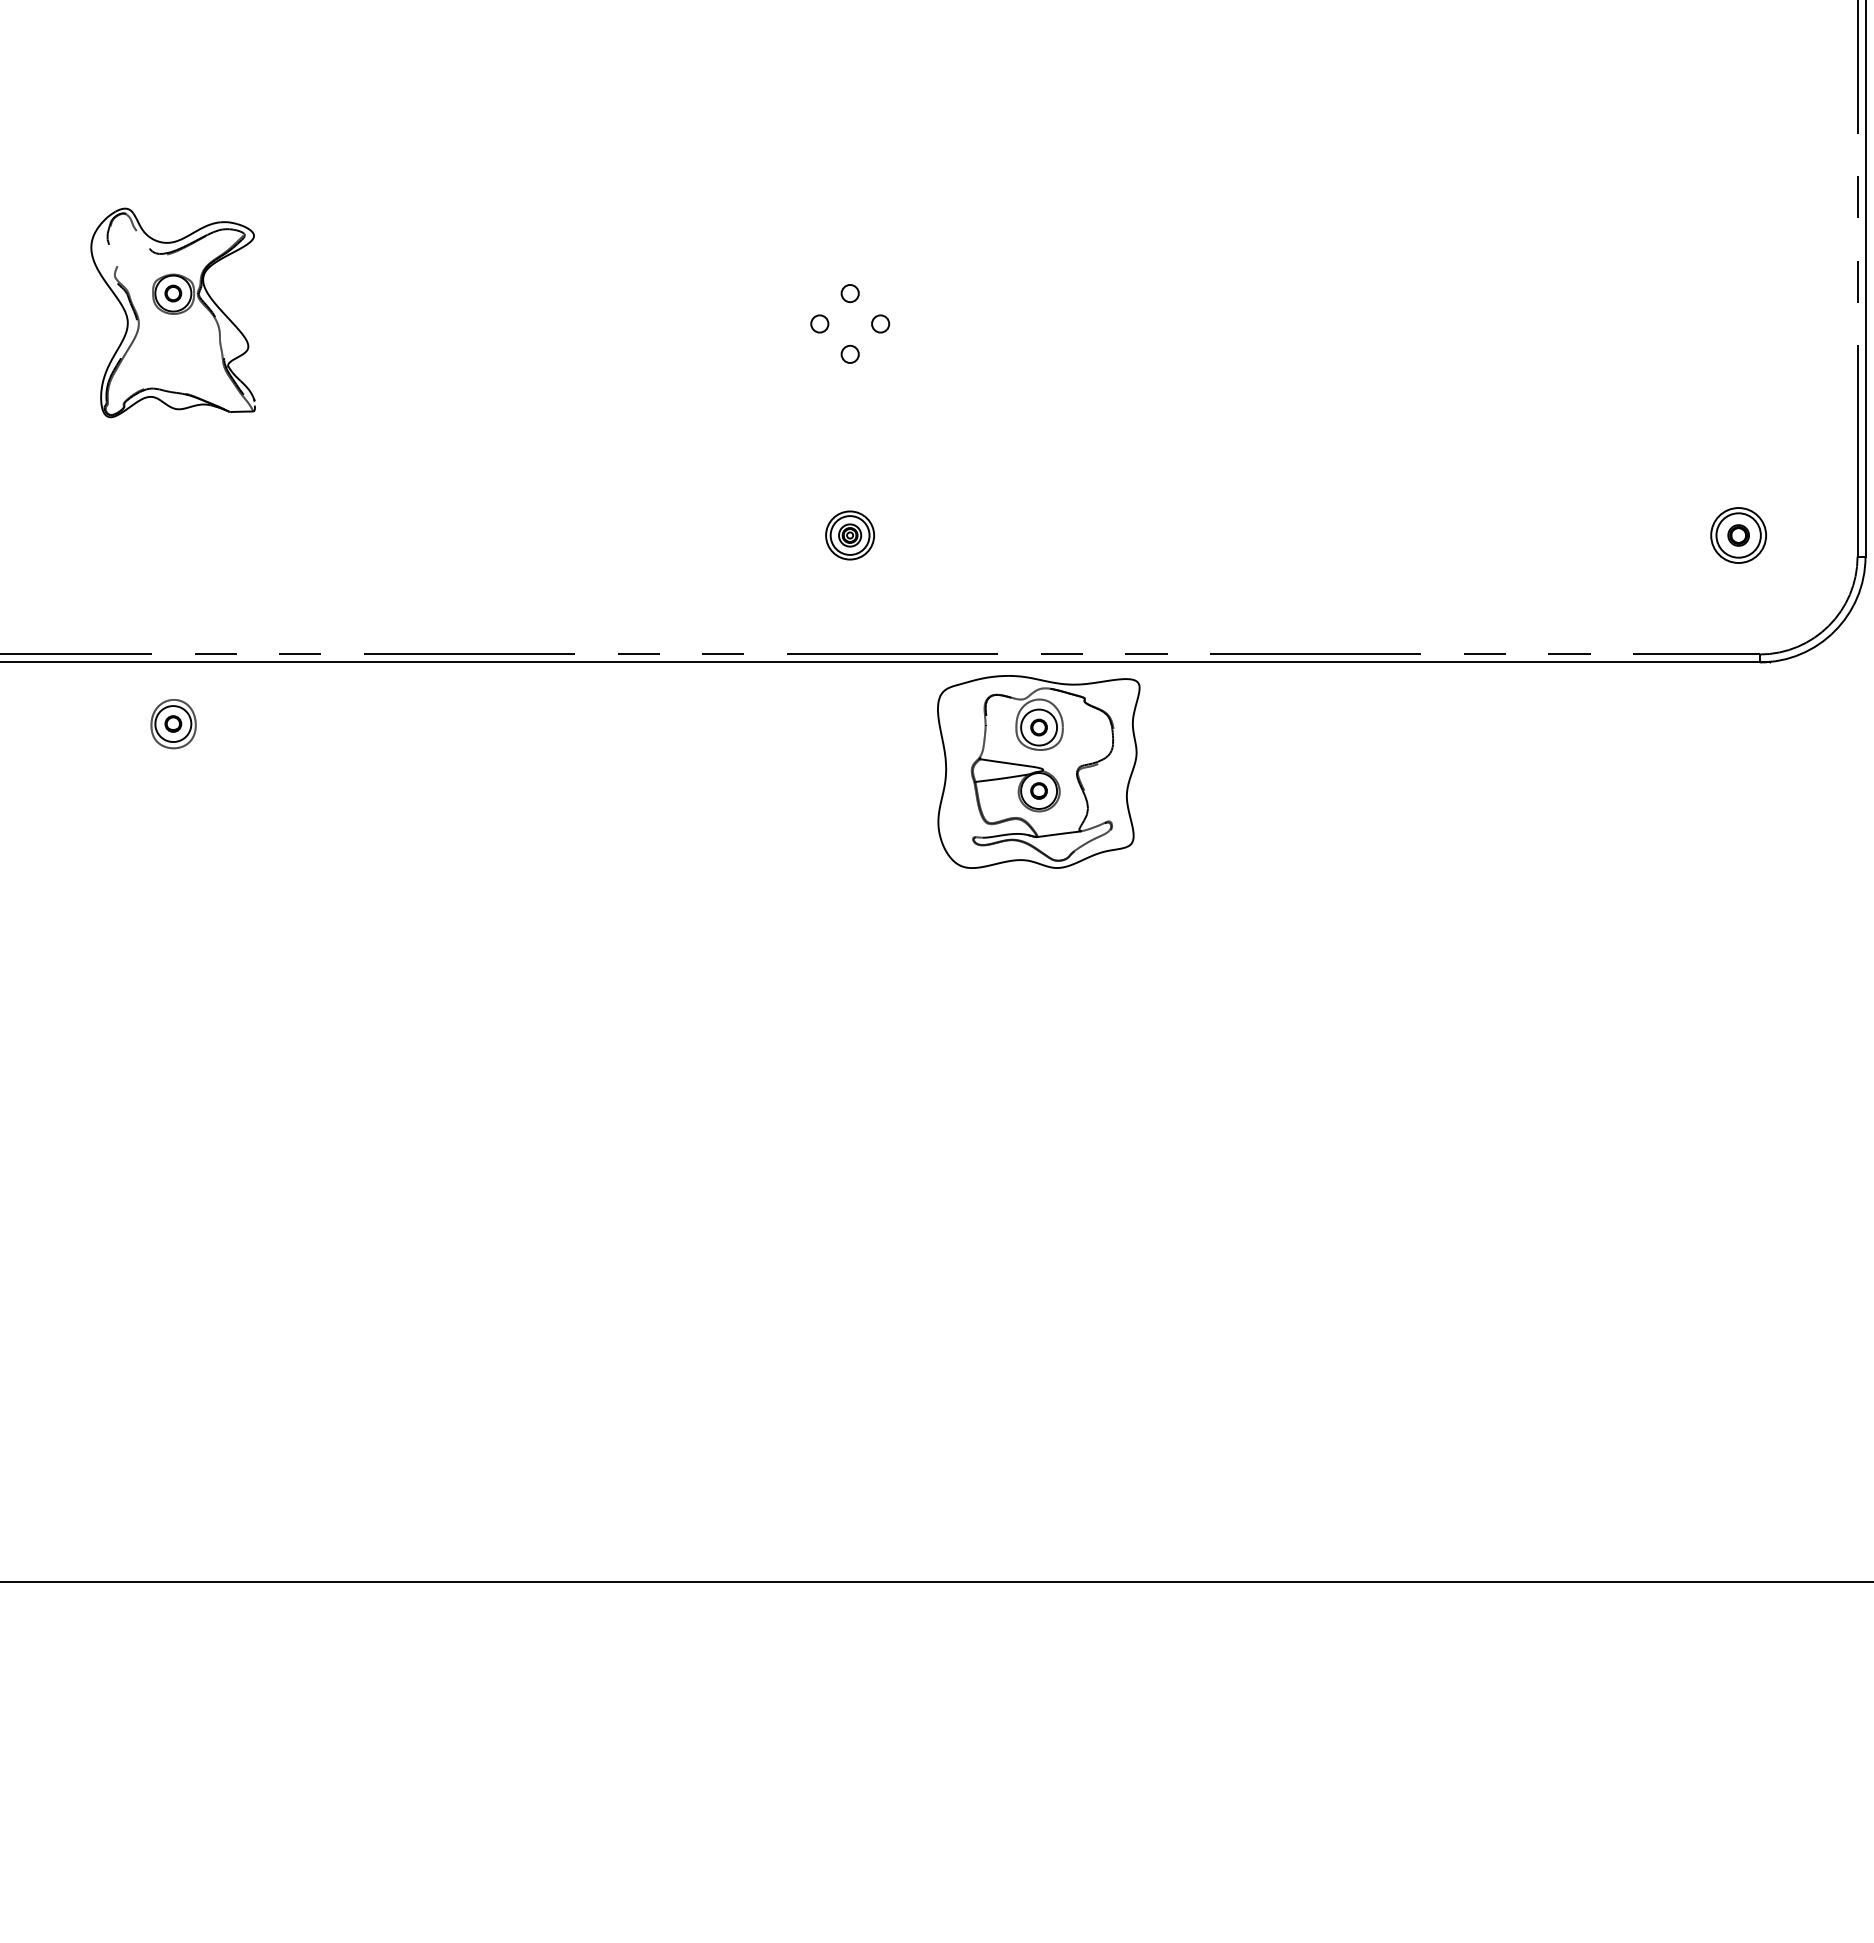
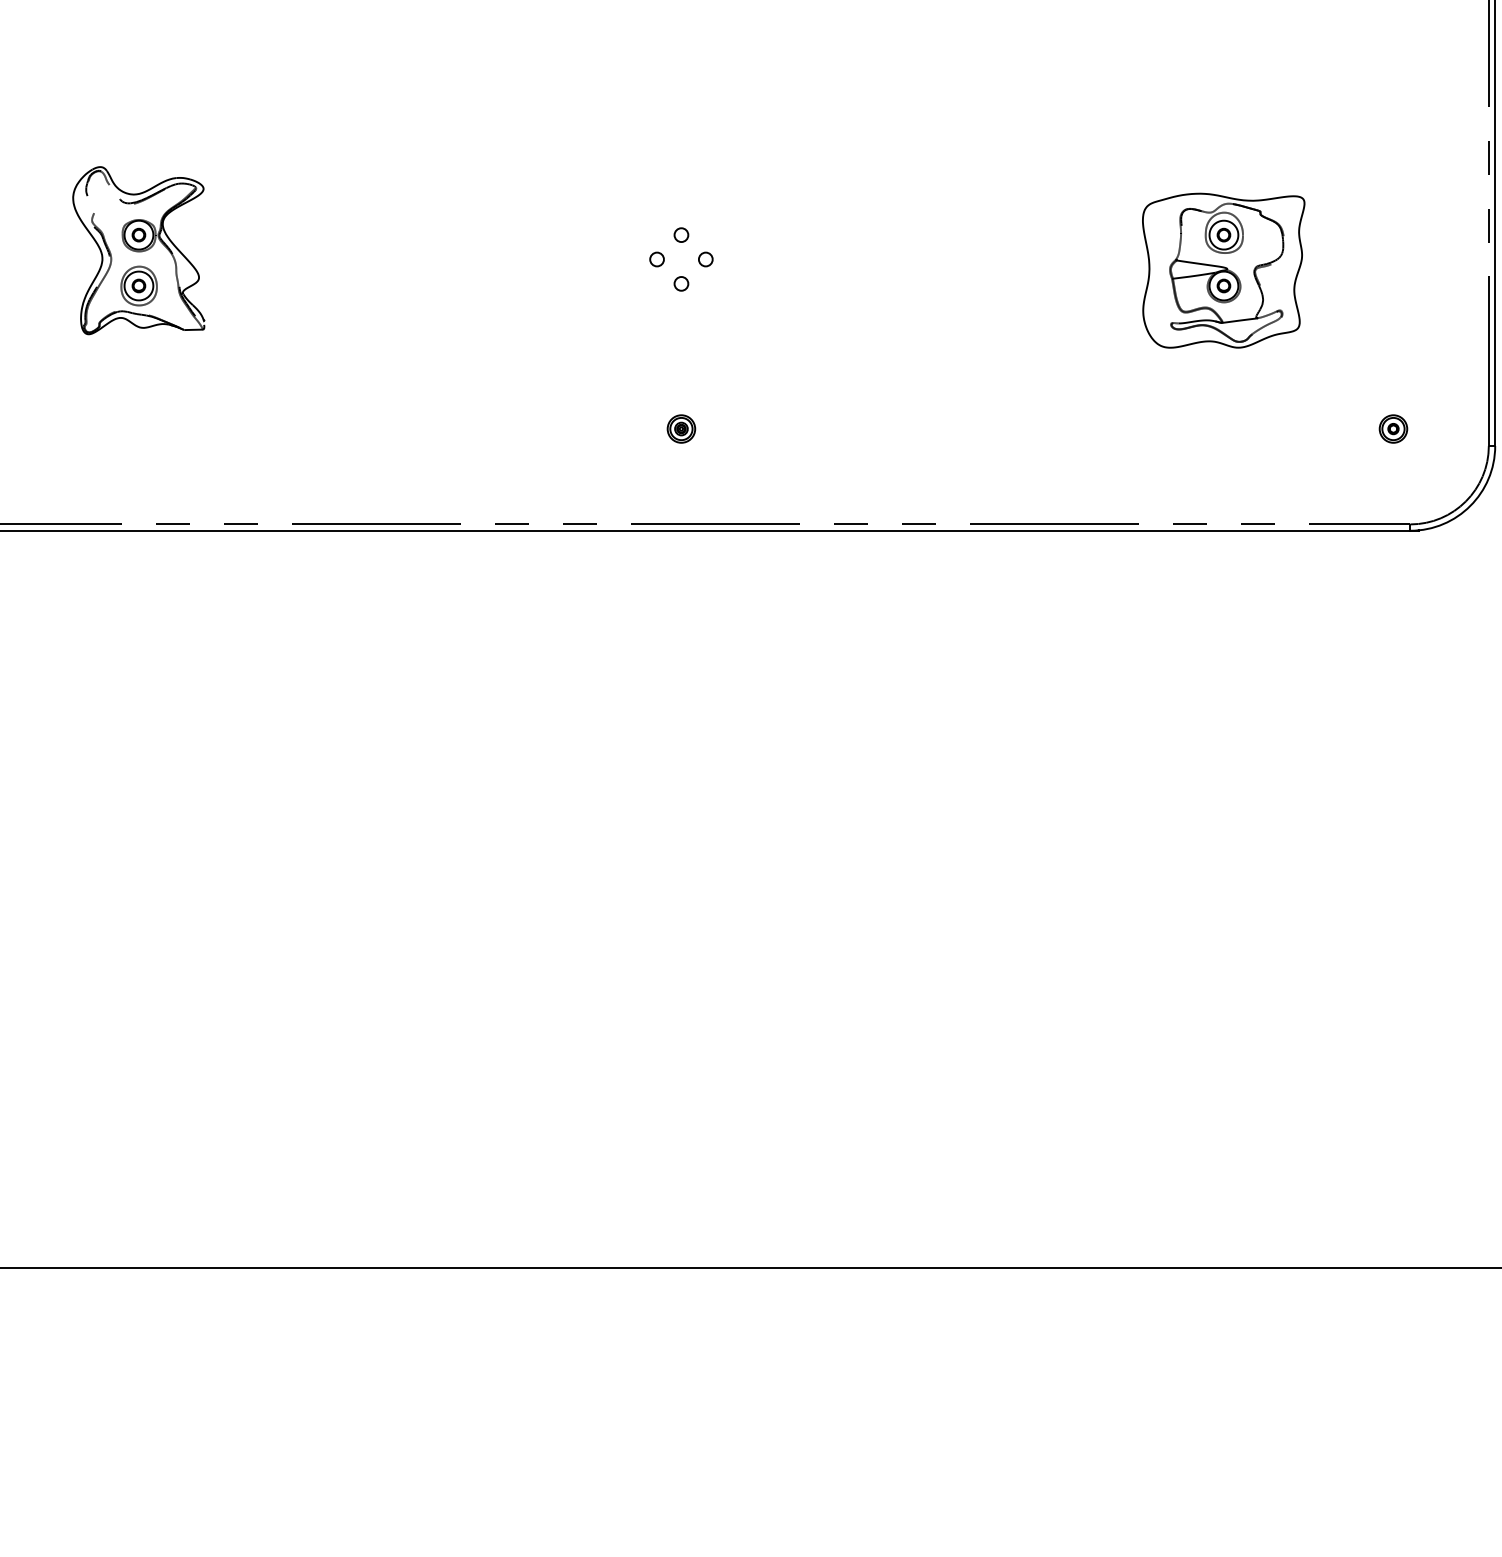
part: (850, 535) -> (681, 429), size x0.71
part: (1738, 535) -> (1393, 429), size x0.62
part: (173, 724) -> (139, 286), moved
part: (1038, 771) -> (1223, 270), moved

